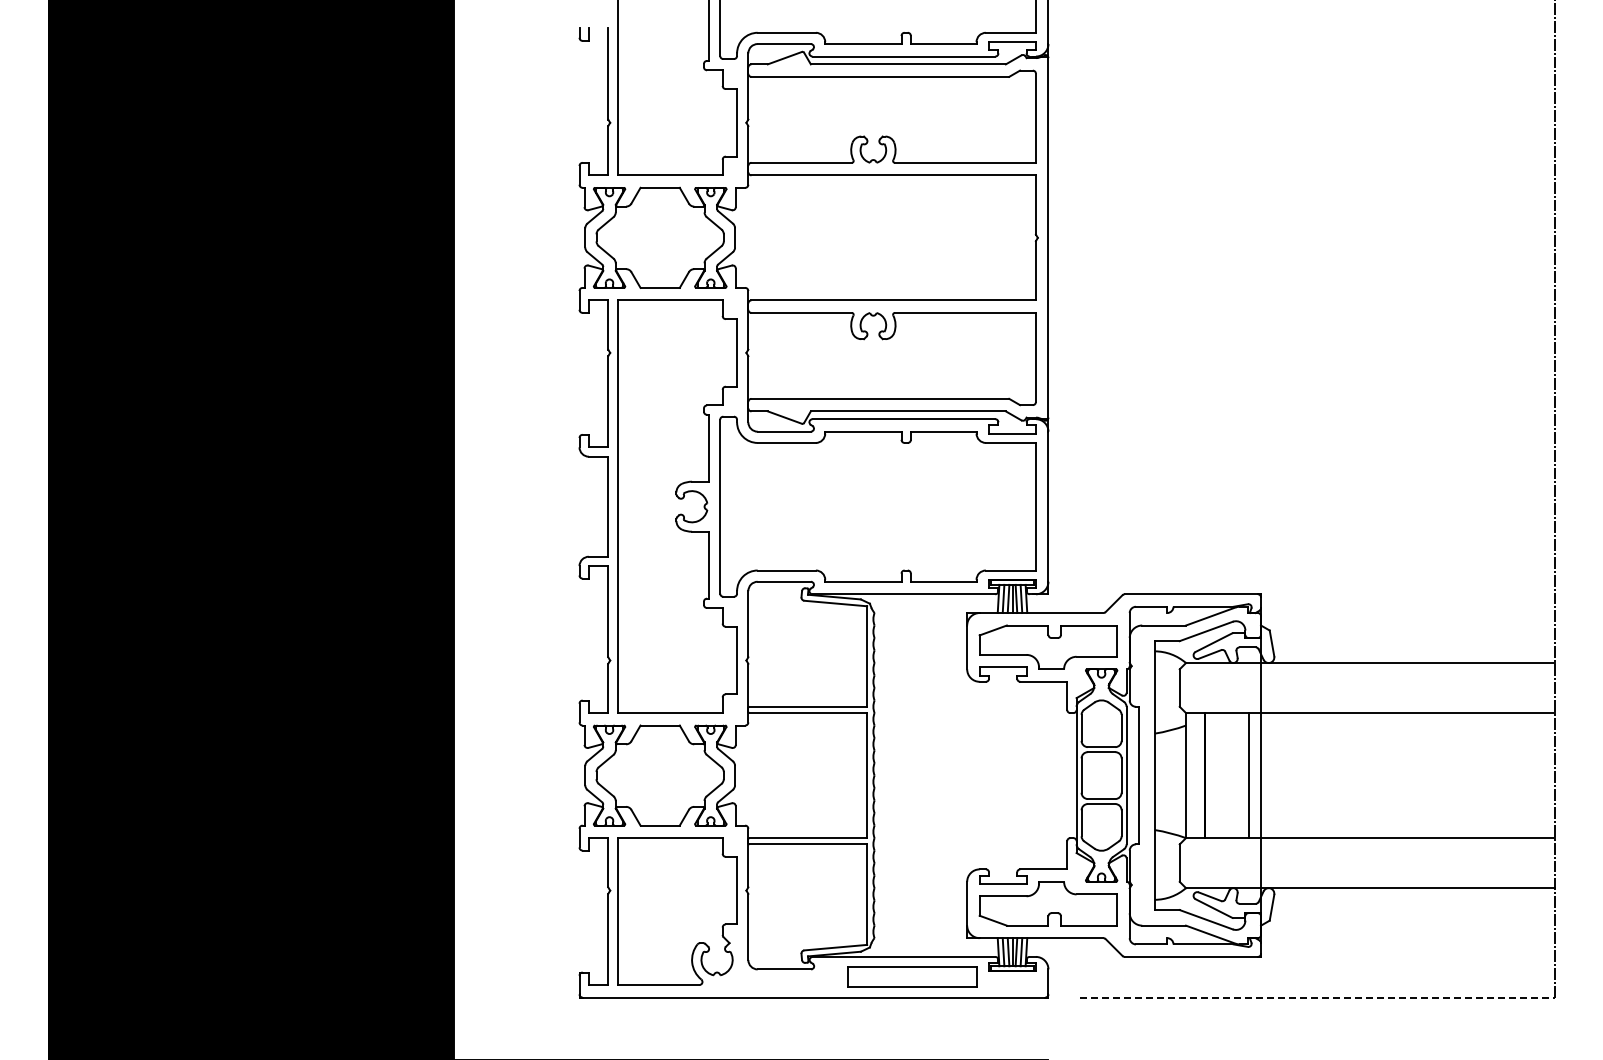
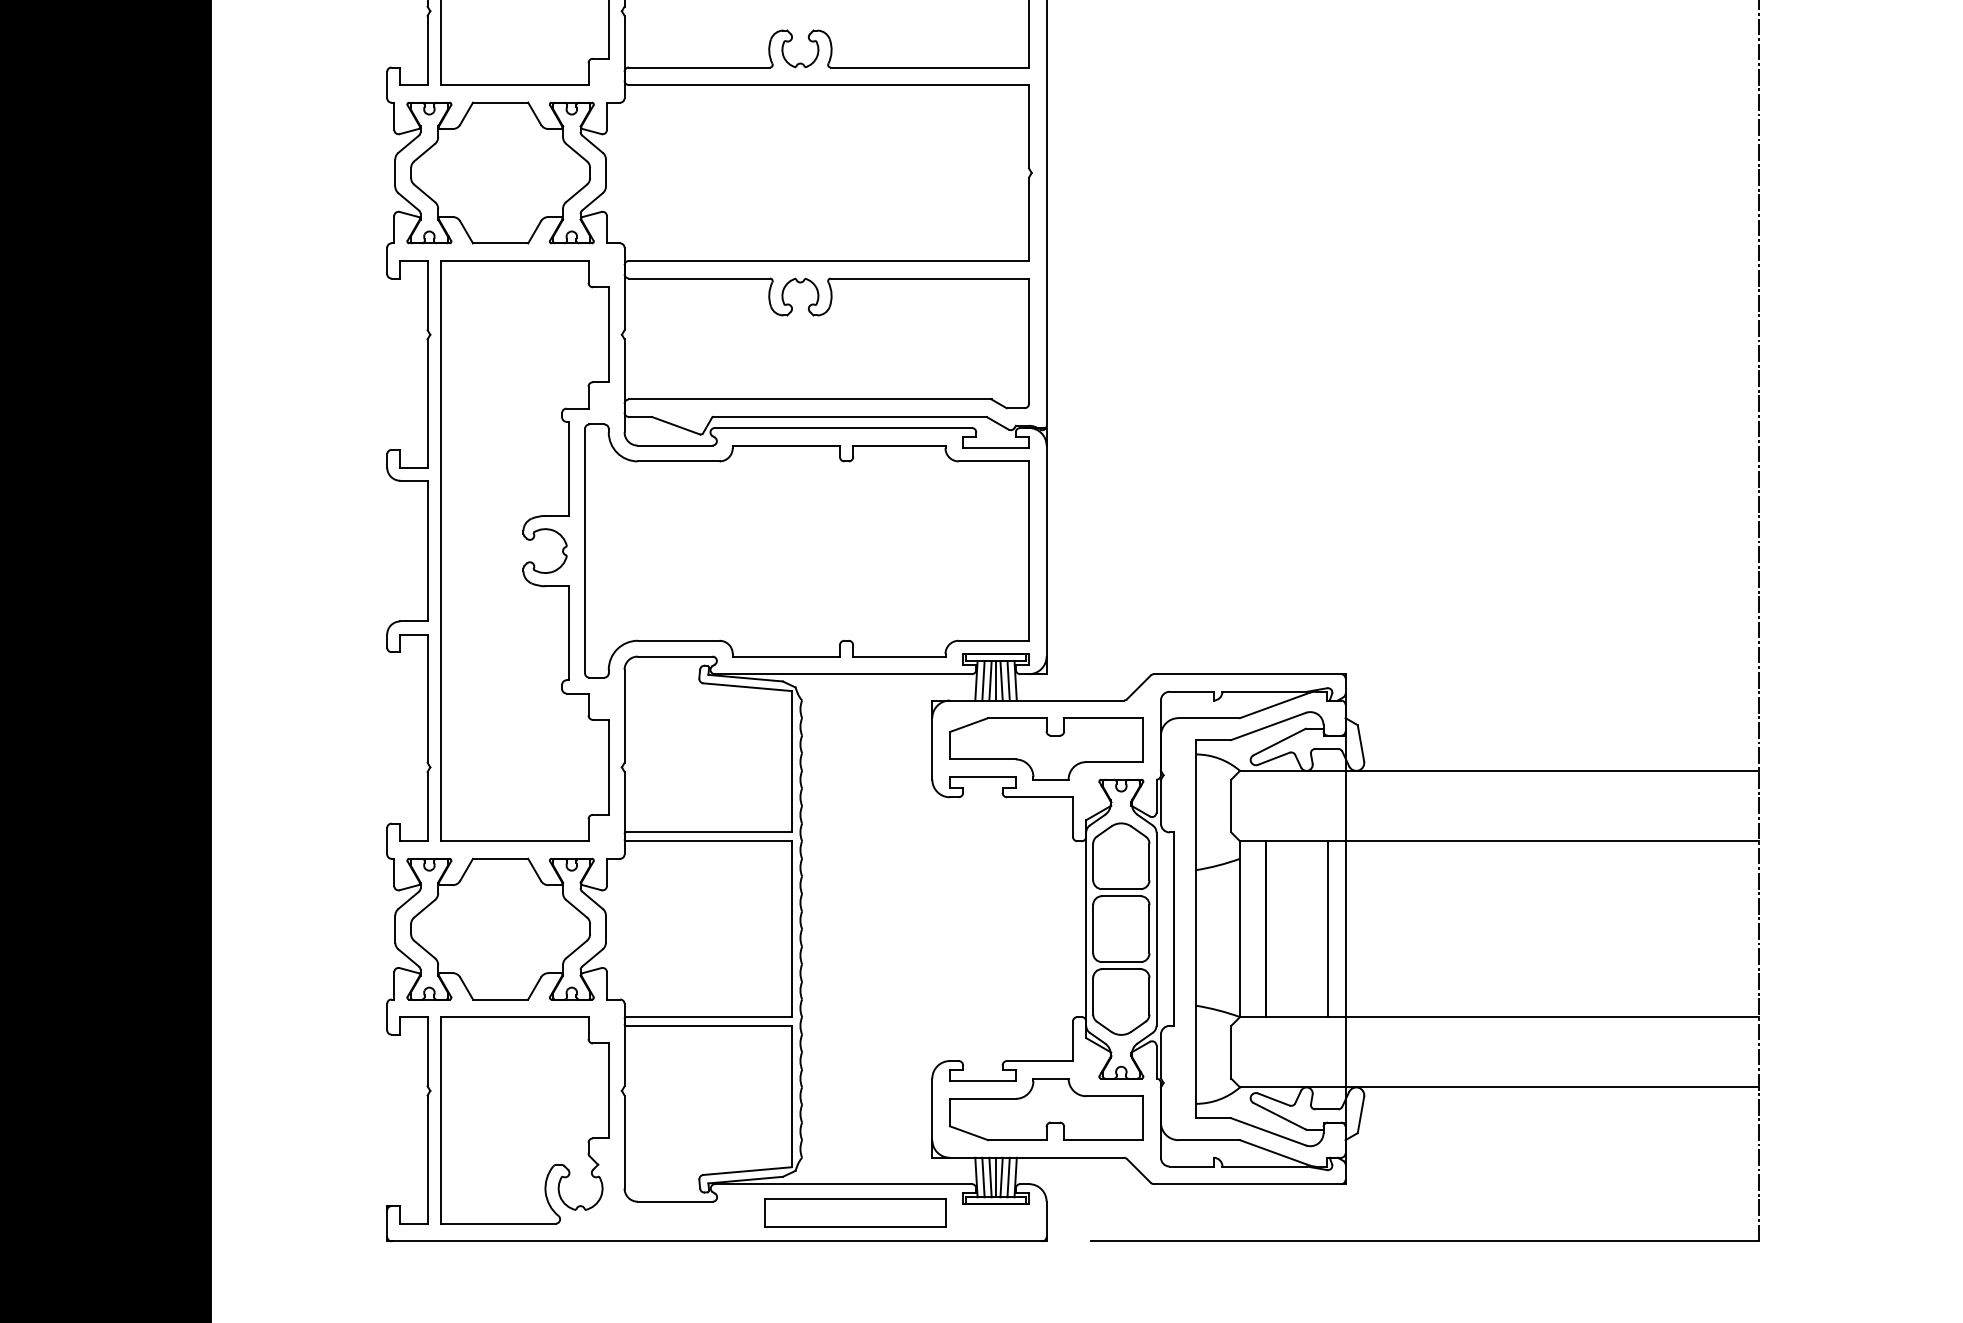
line: (1317, 997) -> (1424, 1241), dashed -> solid

